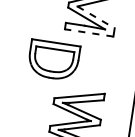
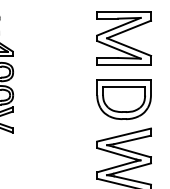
line: (96, 17) -> (129, 47), dashed -> solid
line: (89, 33) -> (124, 65), dashed -> solid
part: (53, 60) -> (123, 99), moved

